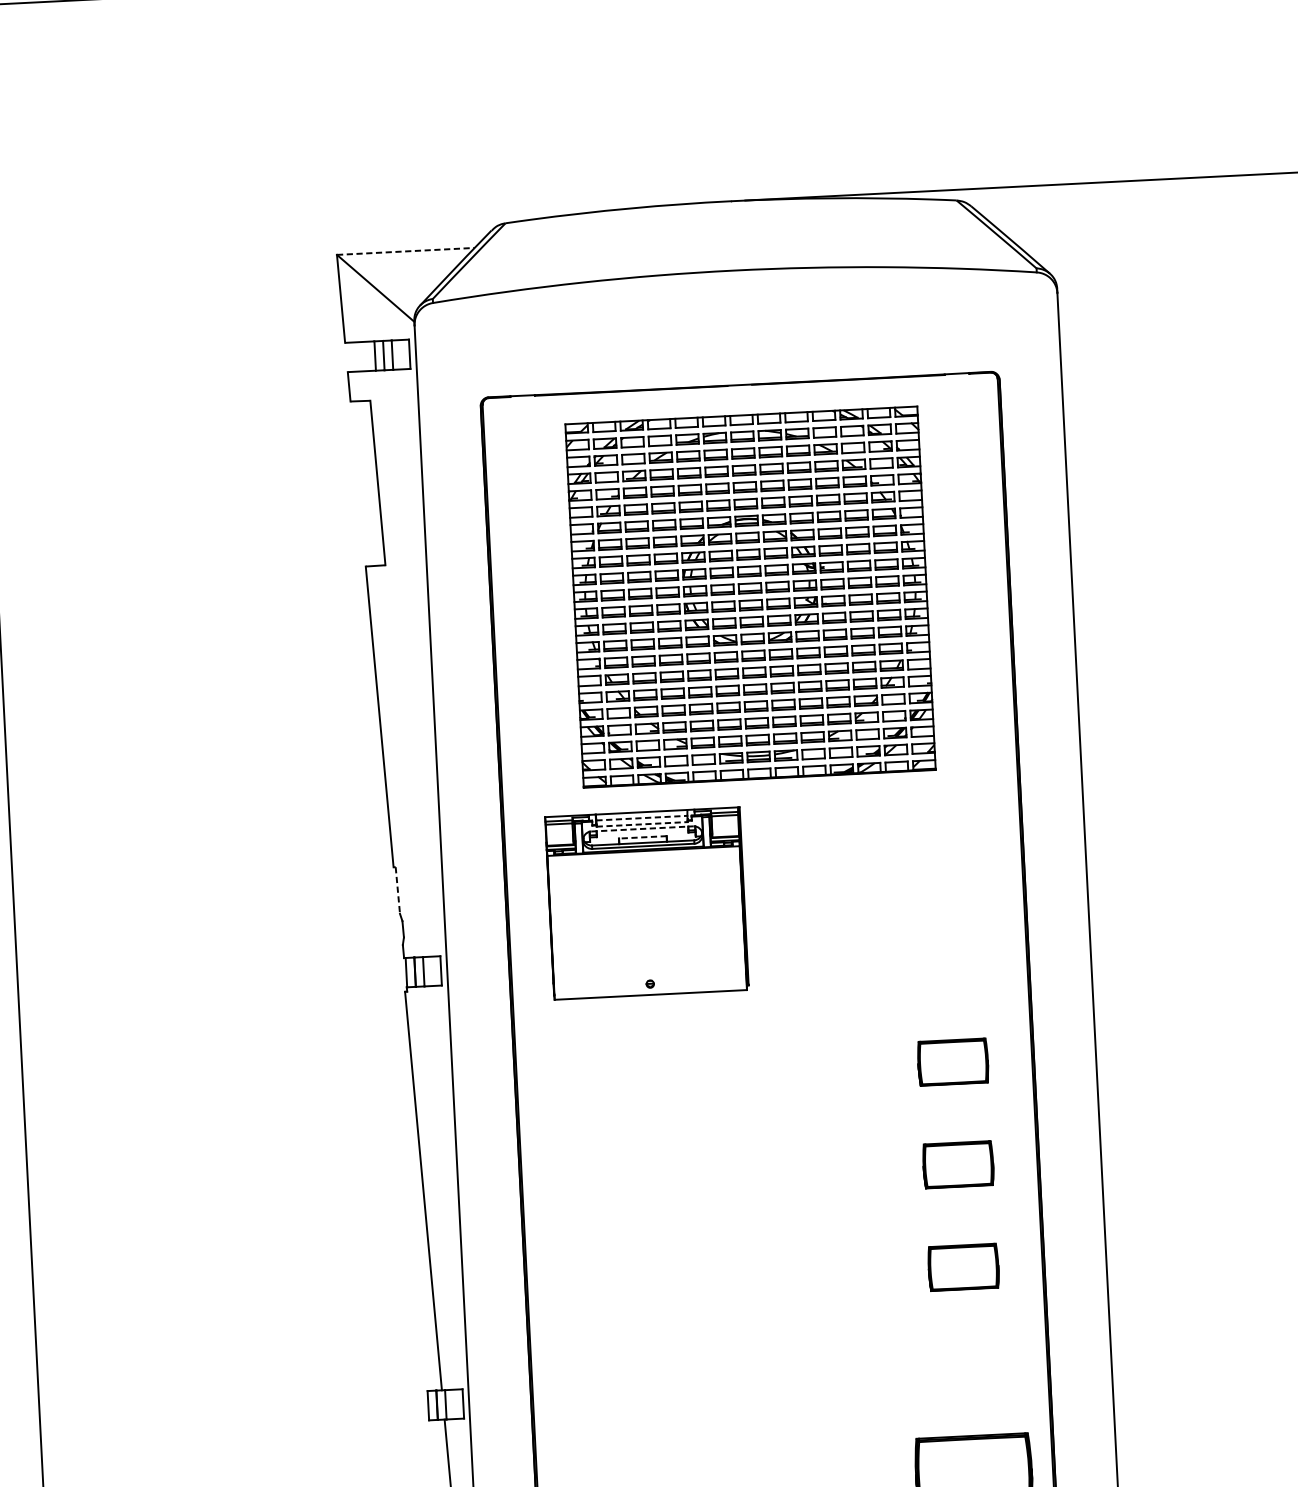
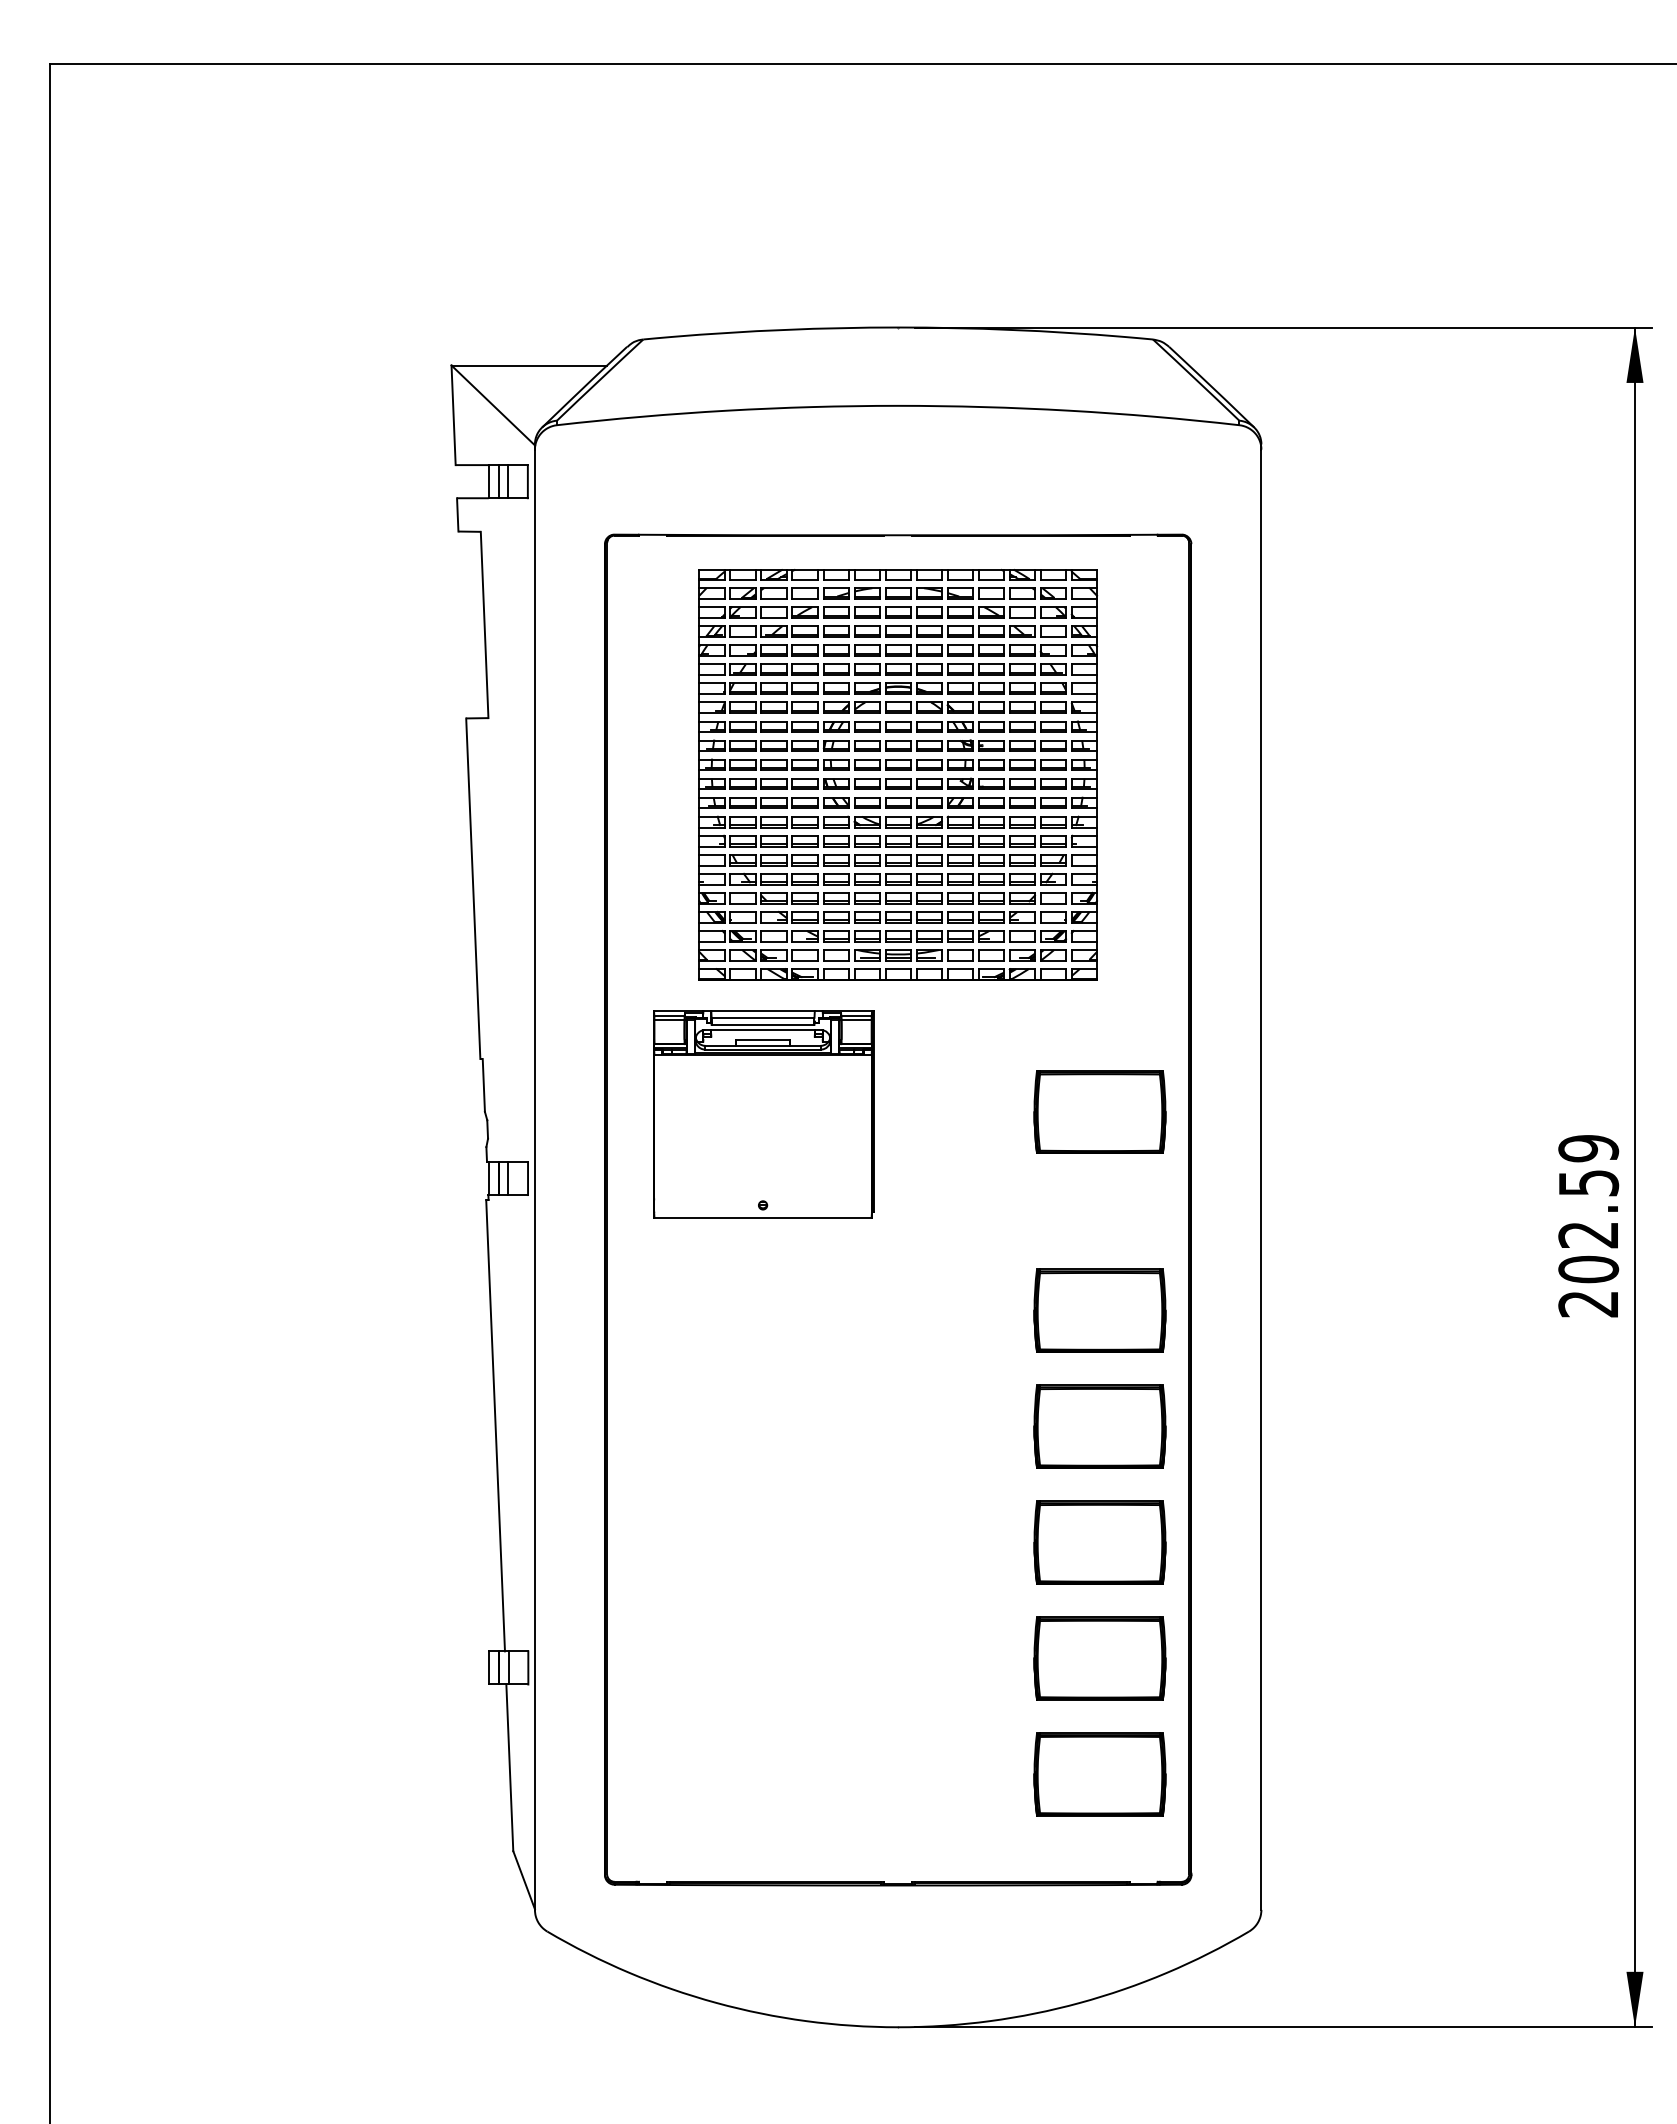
line: (405, 251) -> (529, 365), dashed -> solid
line: (642, 817) -> (763, 1017), dashed -> solid
line: (642, 824) -> (763, 1024), dashed -> solid
line: (642, 829) -> (763, 1030), dashed -> solid
line: (642, 837) -> (762, 1039), dashed -> solid
part: (943, 885) -> (1099, 1111), added
line: (397, 890) -> (483, 1085), dashed -> solid
part: (952, 1062) -> (1099, 1310), size x1.67
part: (957, 1164) -> (1099, 1426), size x1.67
part: (963, 1267) -> (1099, 1542), size x1.67
part: (968, 1369) -> (1099, 1658), added

